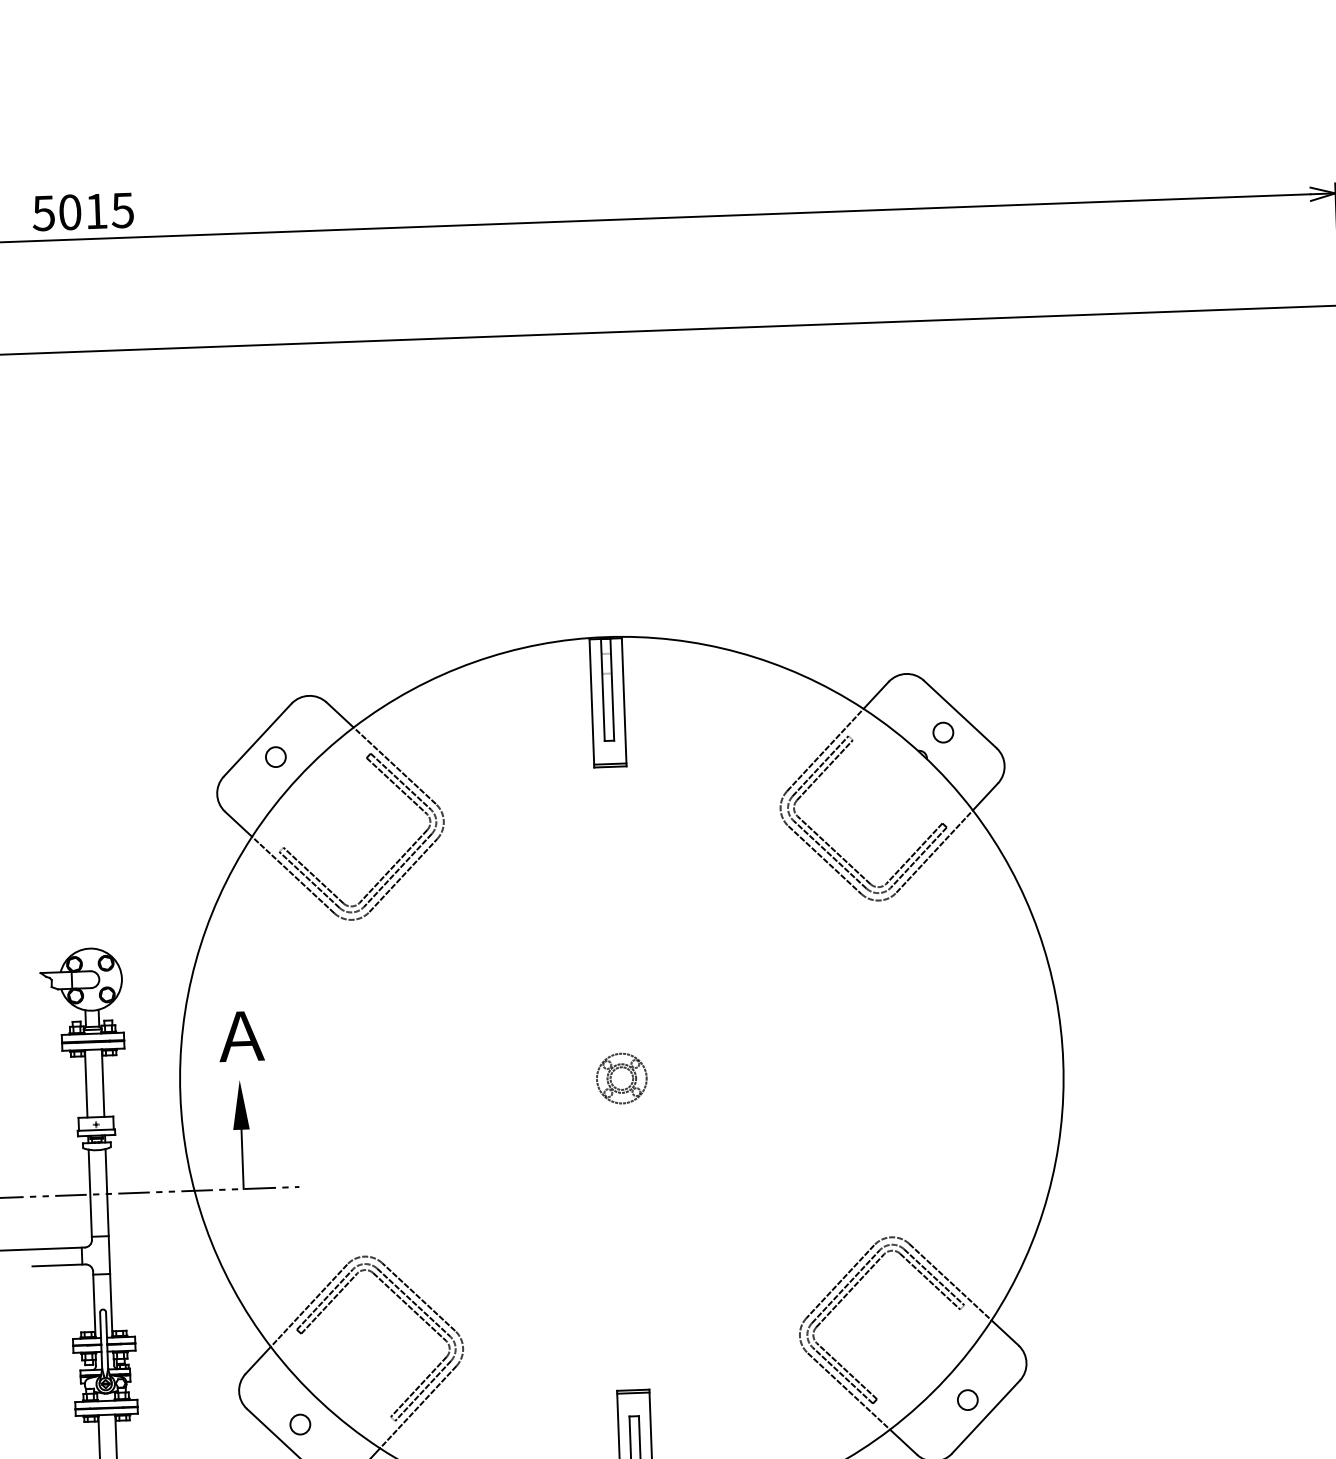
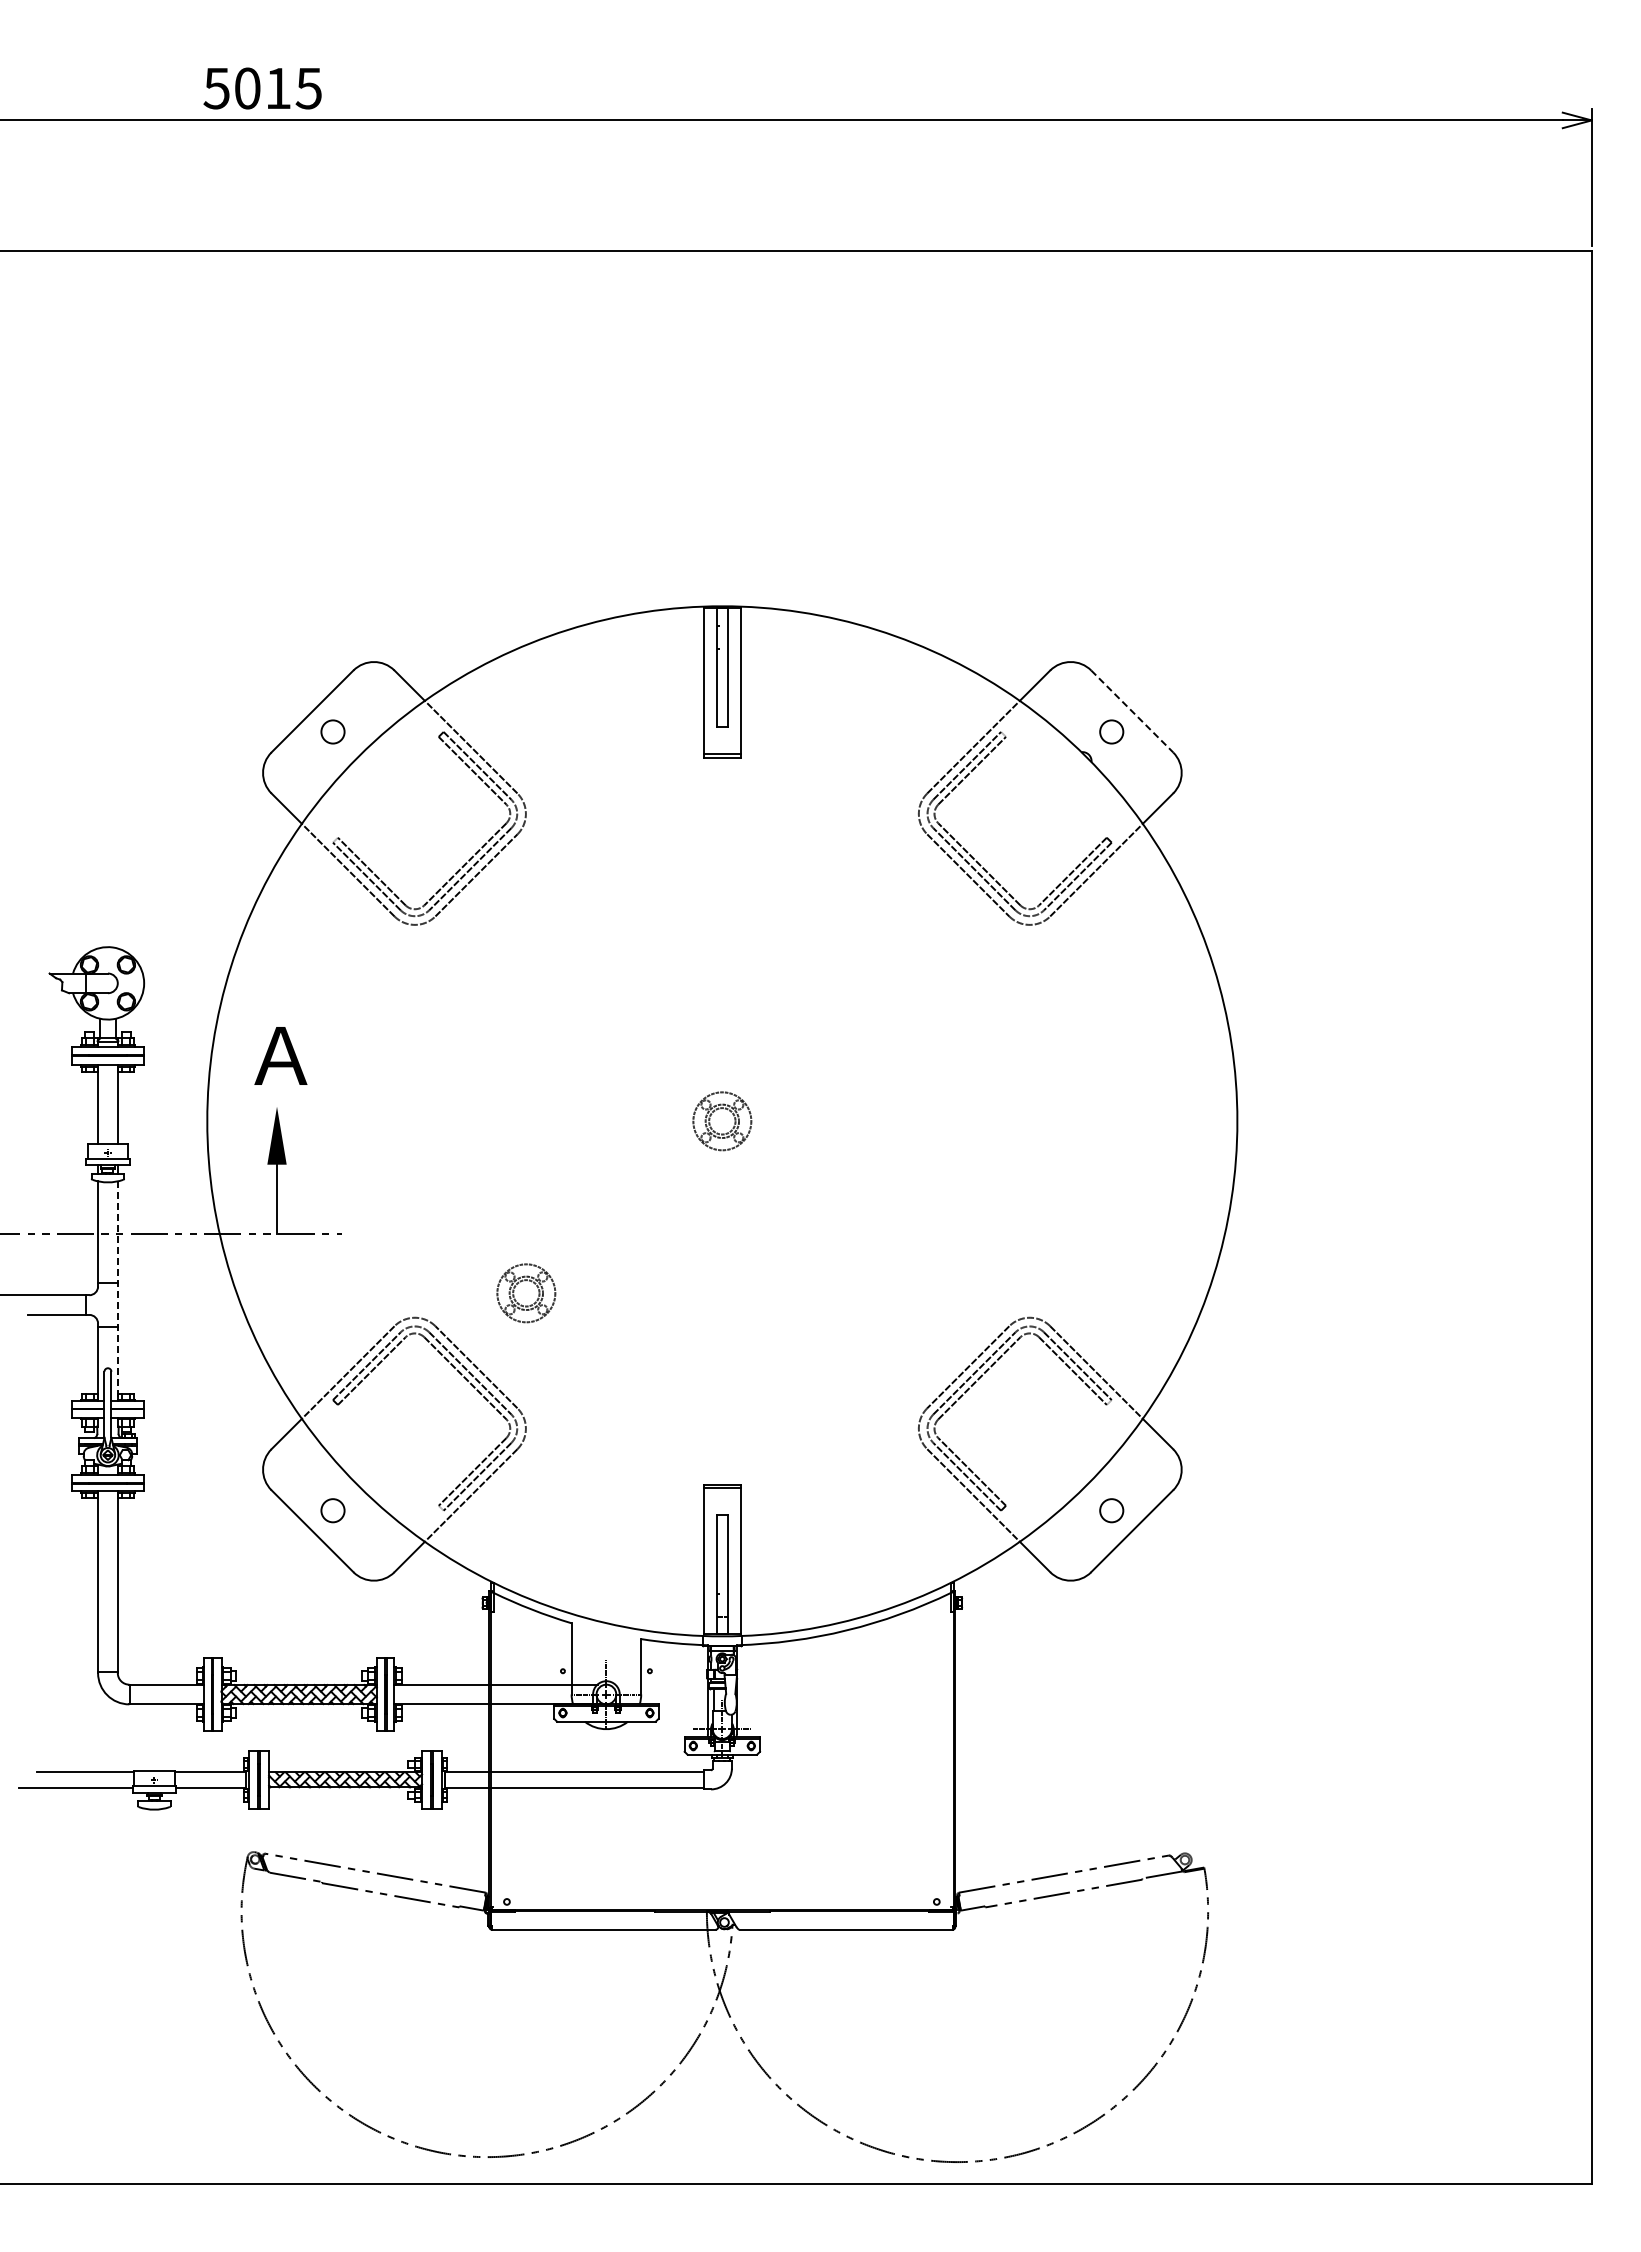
text: (82, 211) -> (262, 88), moved
line: (960, 714) -> (1132, 711), solid -> dashed
part: (463, 1241) -> (530, 1304), added
line: (108, 1243) -> (117, 1291), solid -> dashed

